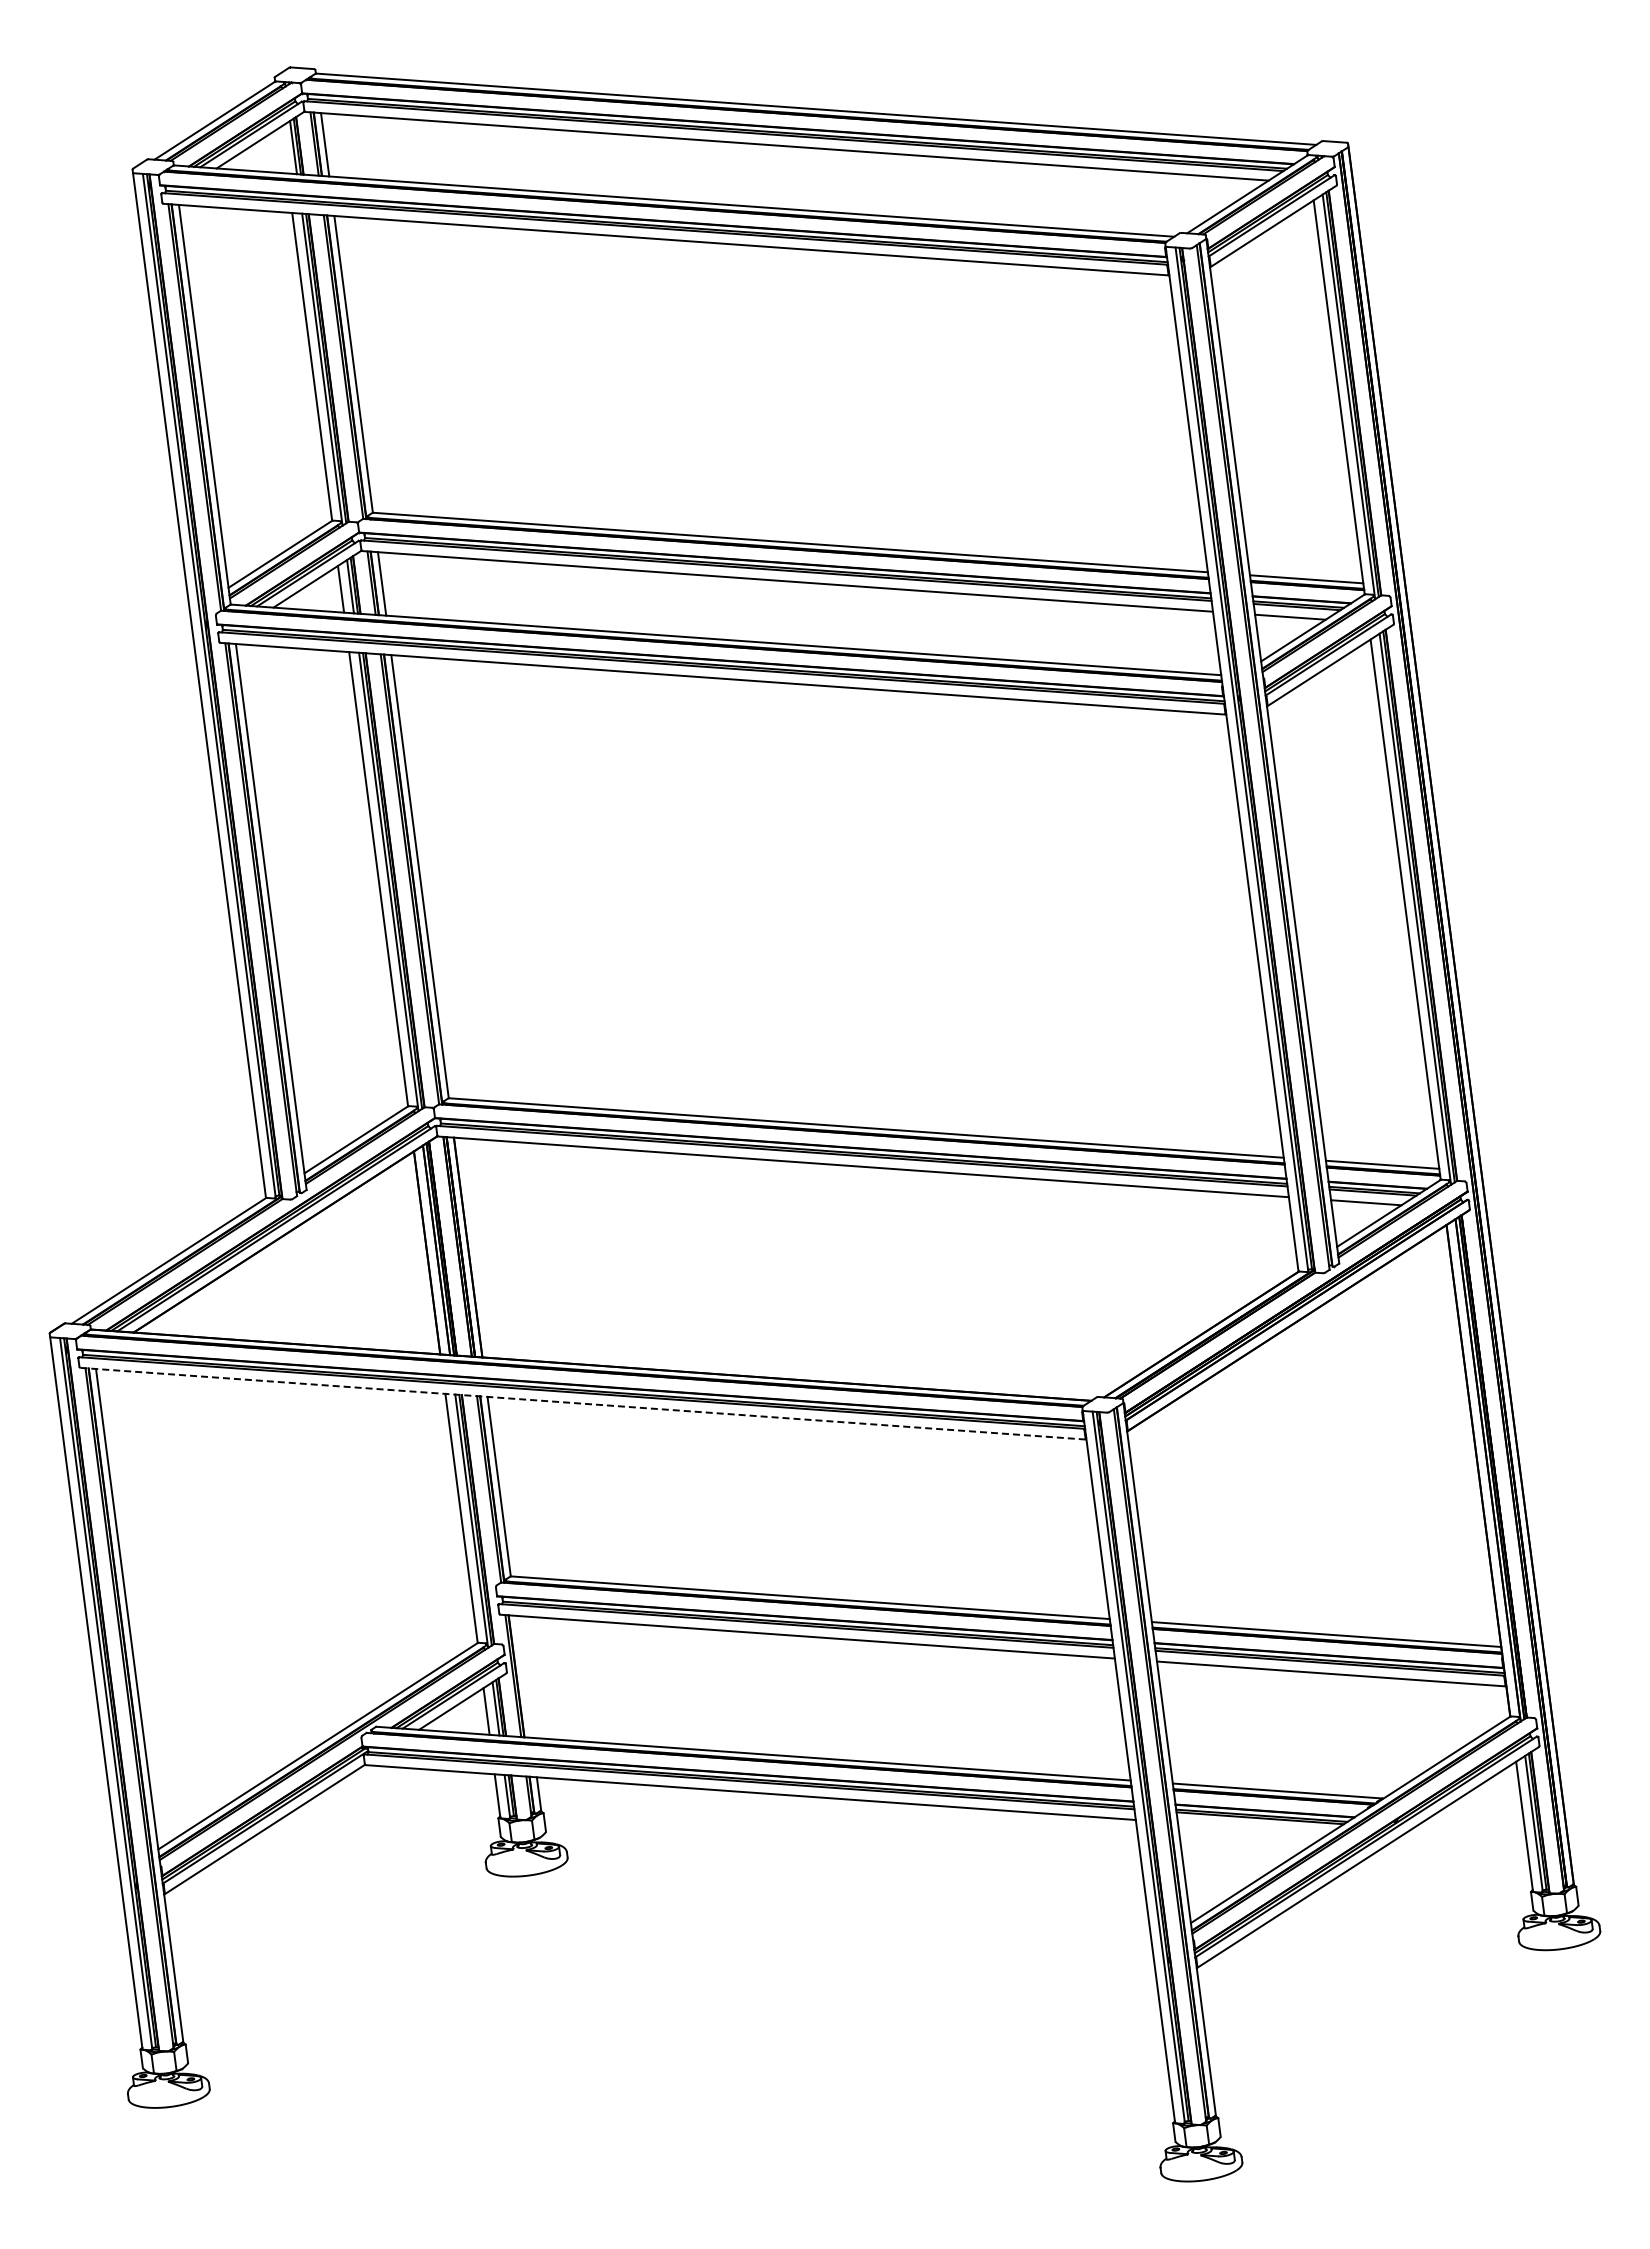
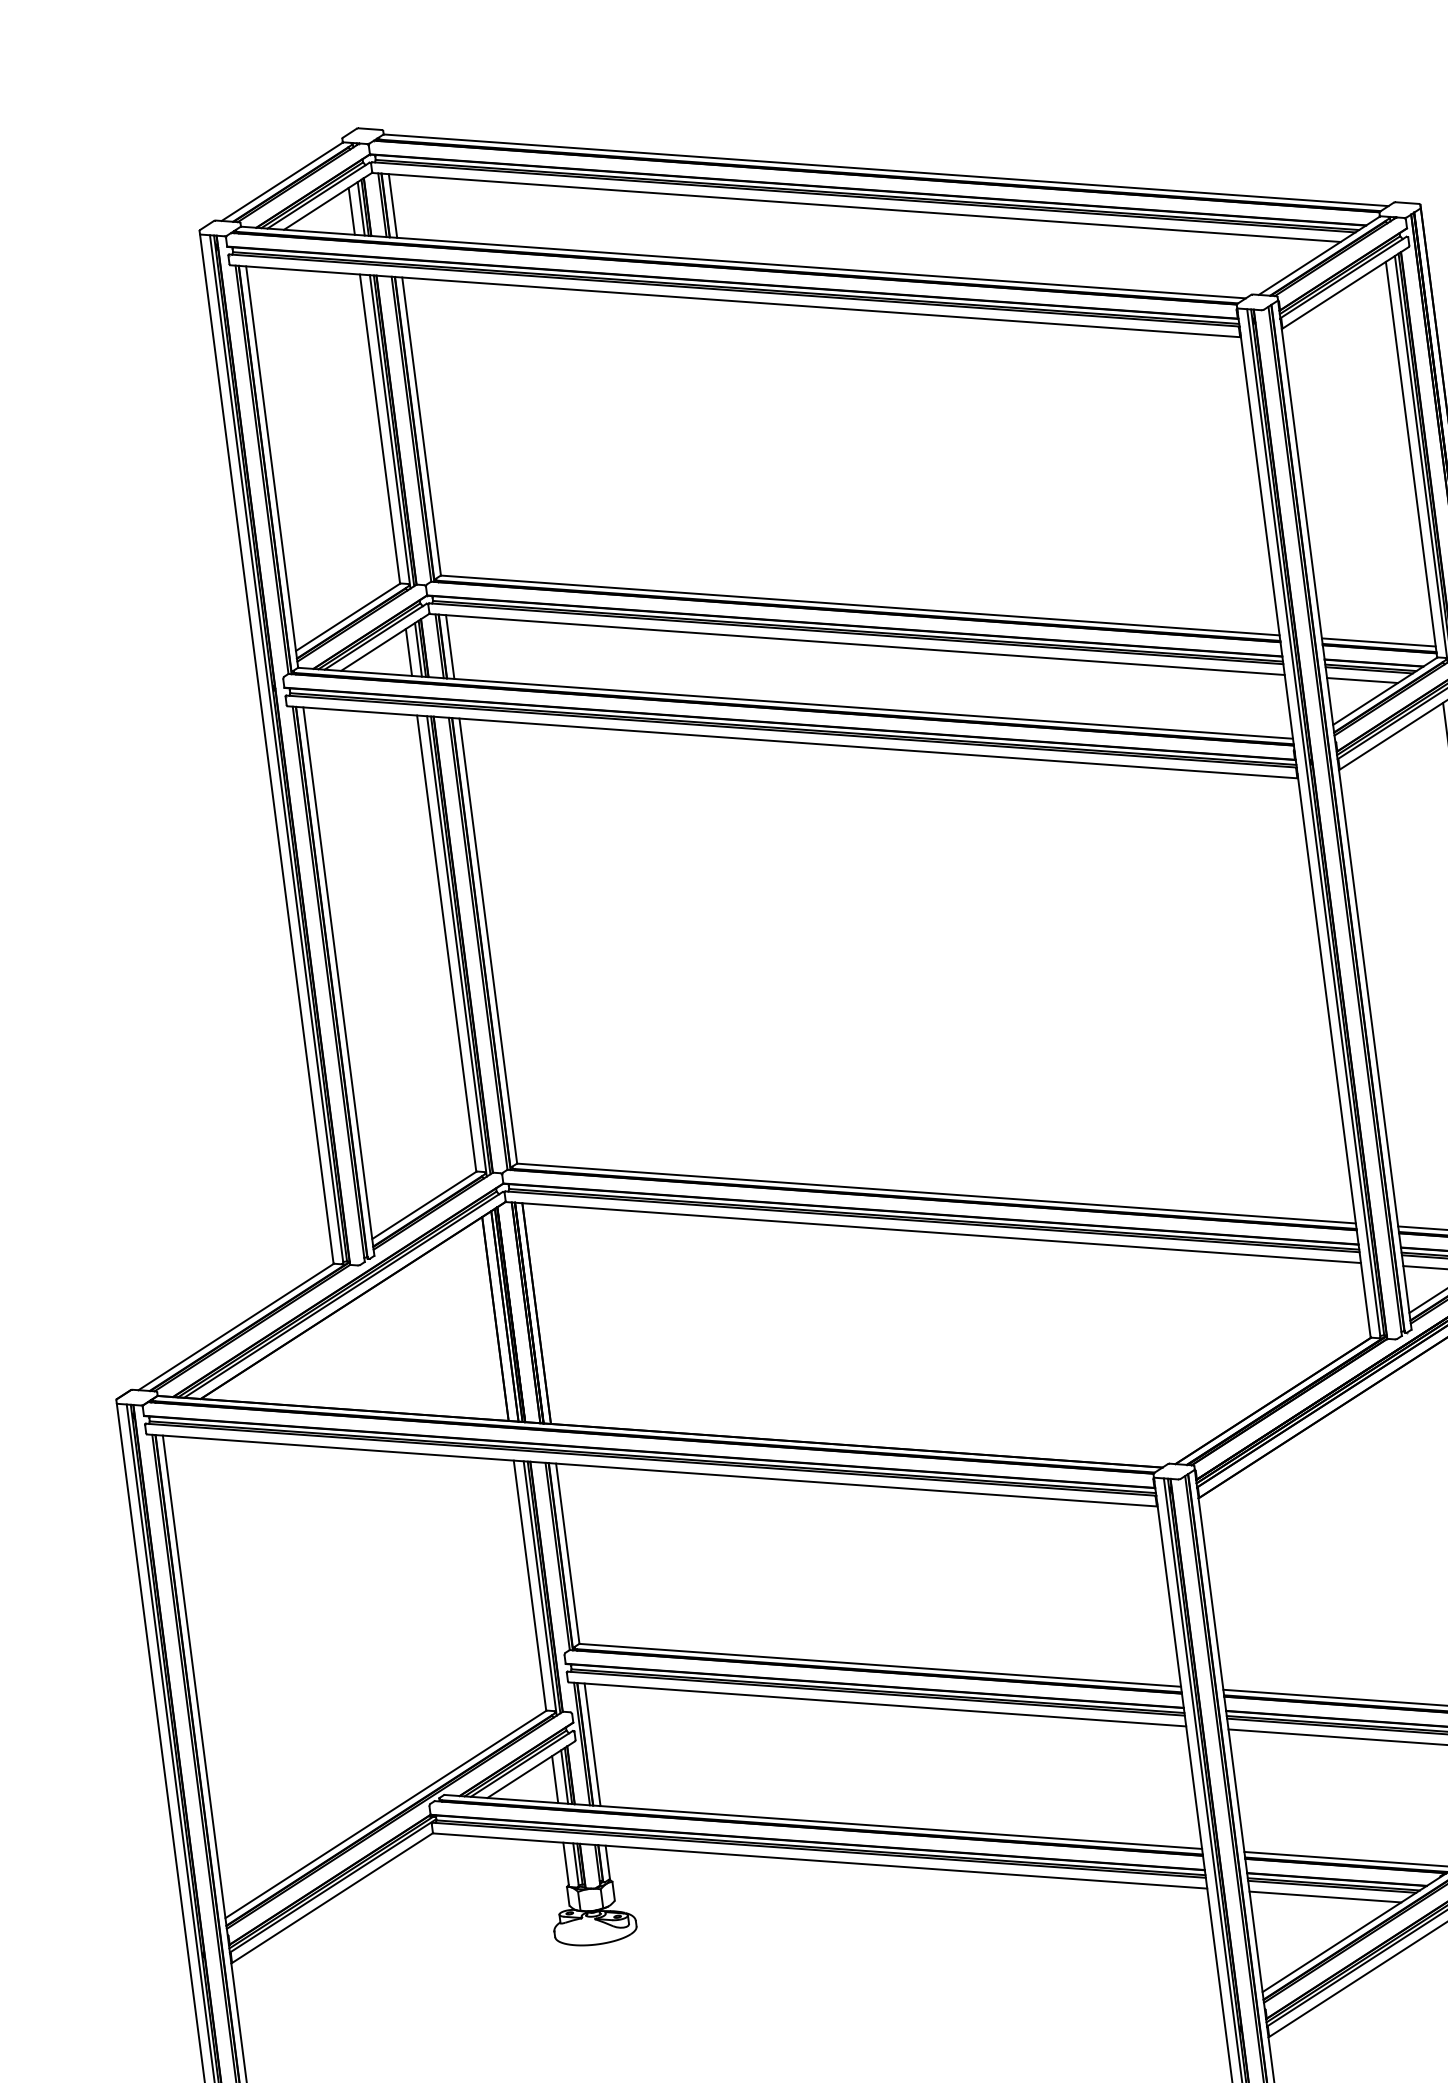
line: (284, 149) -> (352, 210), added
line: (583, 1403) -> (652, 1470), dashed -> solid
line: (523, 1676) -> (592, 1744), added
line: (1253, 1828) -> (1325, 1897), added

